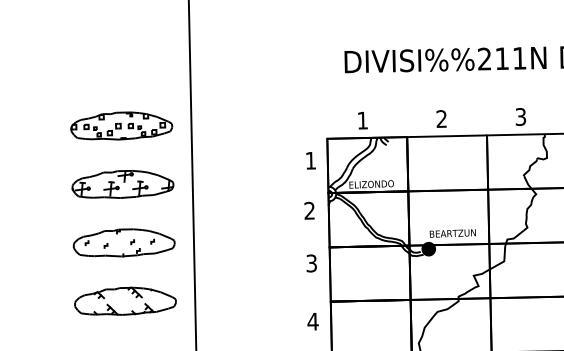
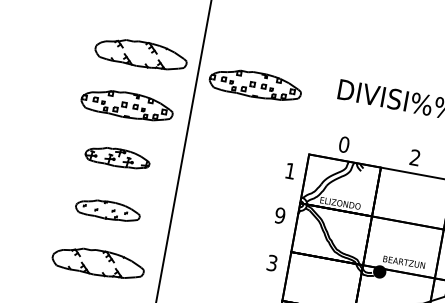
part: (125, 67) -> (141, 53), added
part: (254, 75) -> (255, 84), added
text: (362, 120) -> (344, 144), 1 -> 0
part: (122, 184) -> (117, 157), size x0.7
text: (309, 210) -> (280, 215), 2 -> 9
part: (123, 242) -> (107, 209), size x0.7

